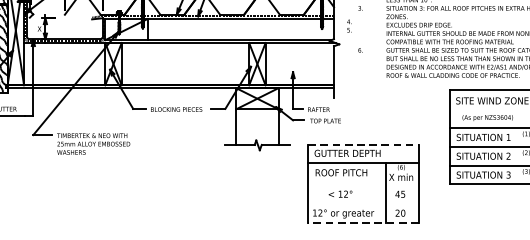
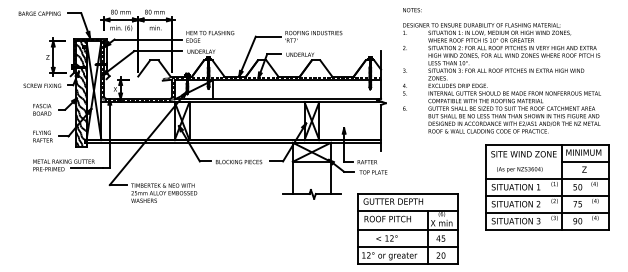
text: (348, 25) -> (404, 89), moved
line: (363, 144) -> (407, 193), dashed -> solid
line: (363, 185) -> (407, 230), added
line: (363, 204) -> (407, 247), added
line: (363, 223) -> (407, 264), dashed -> solid

